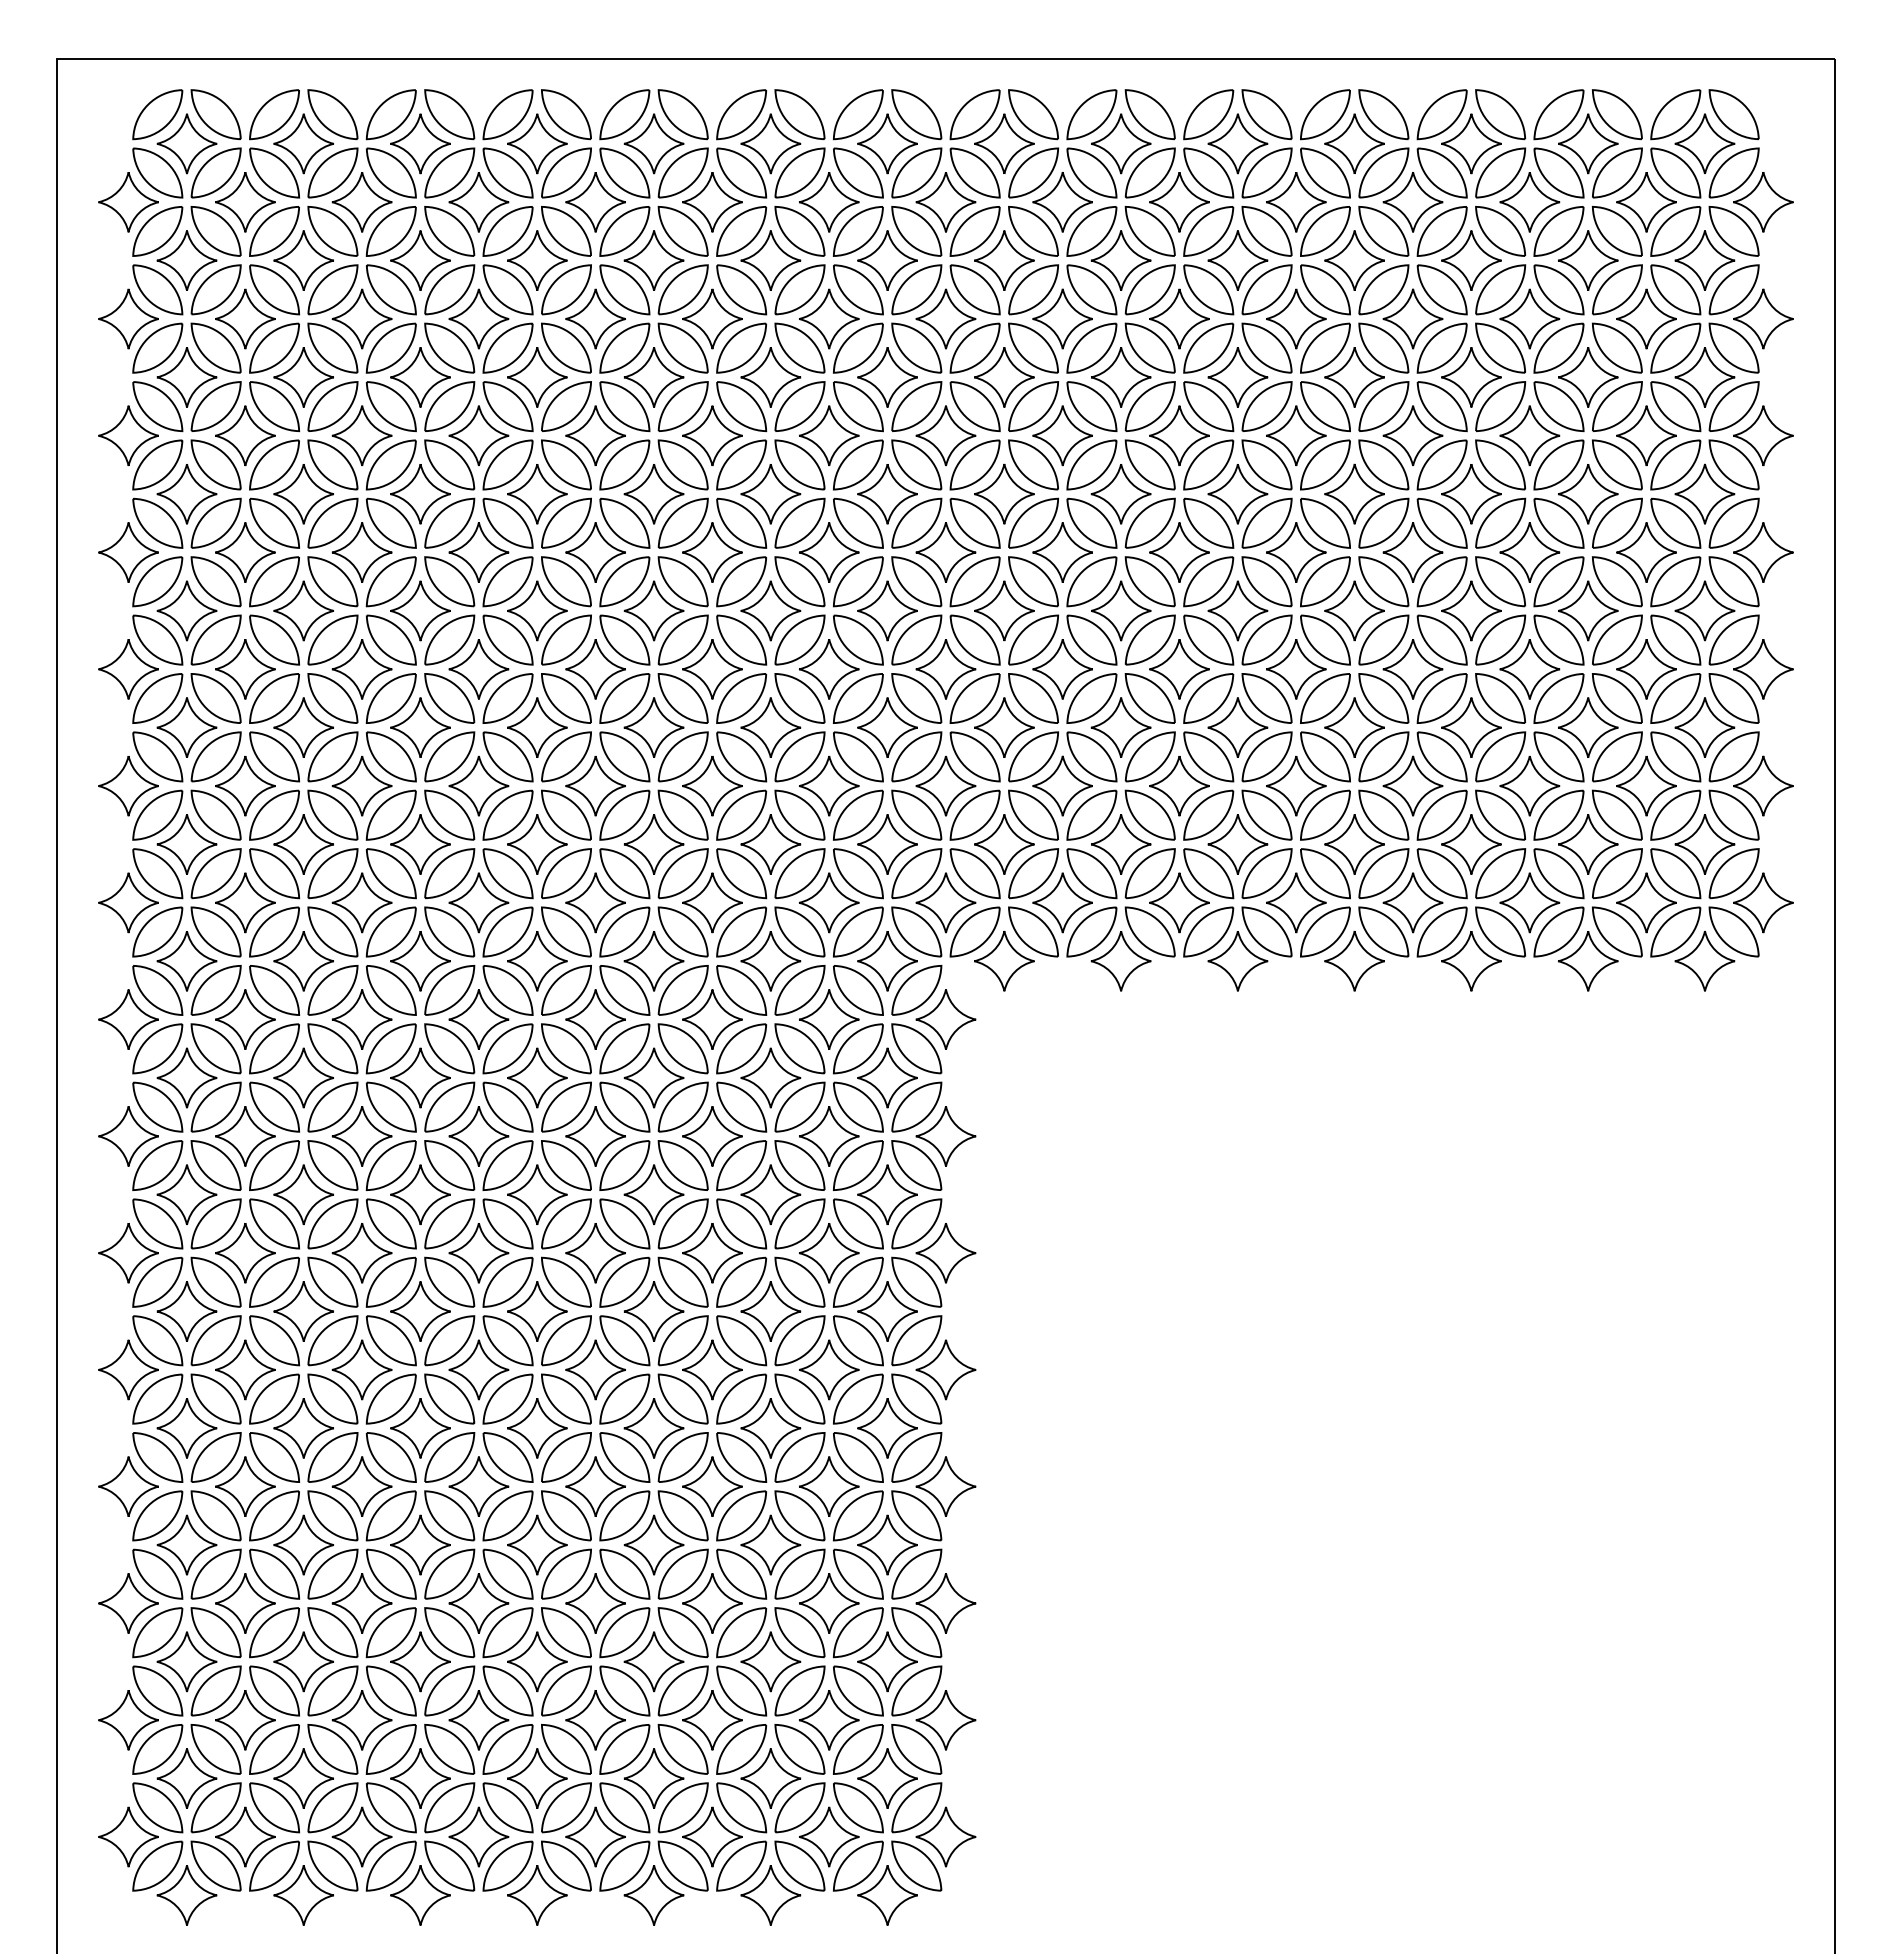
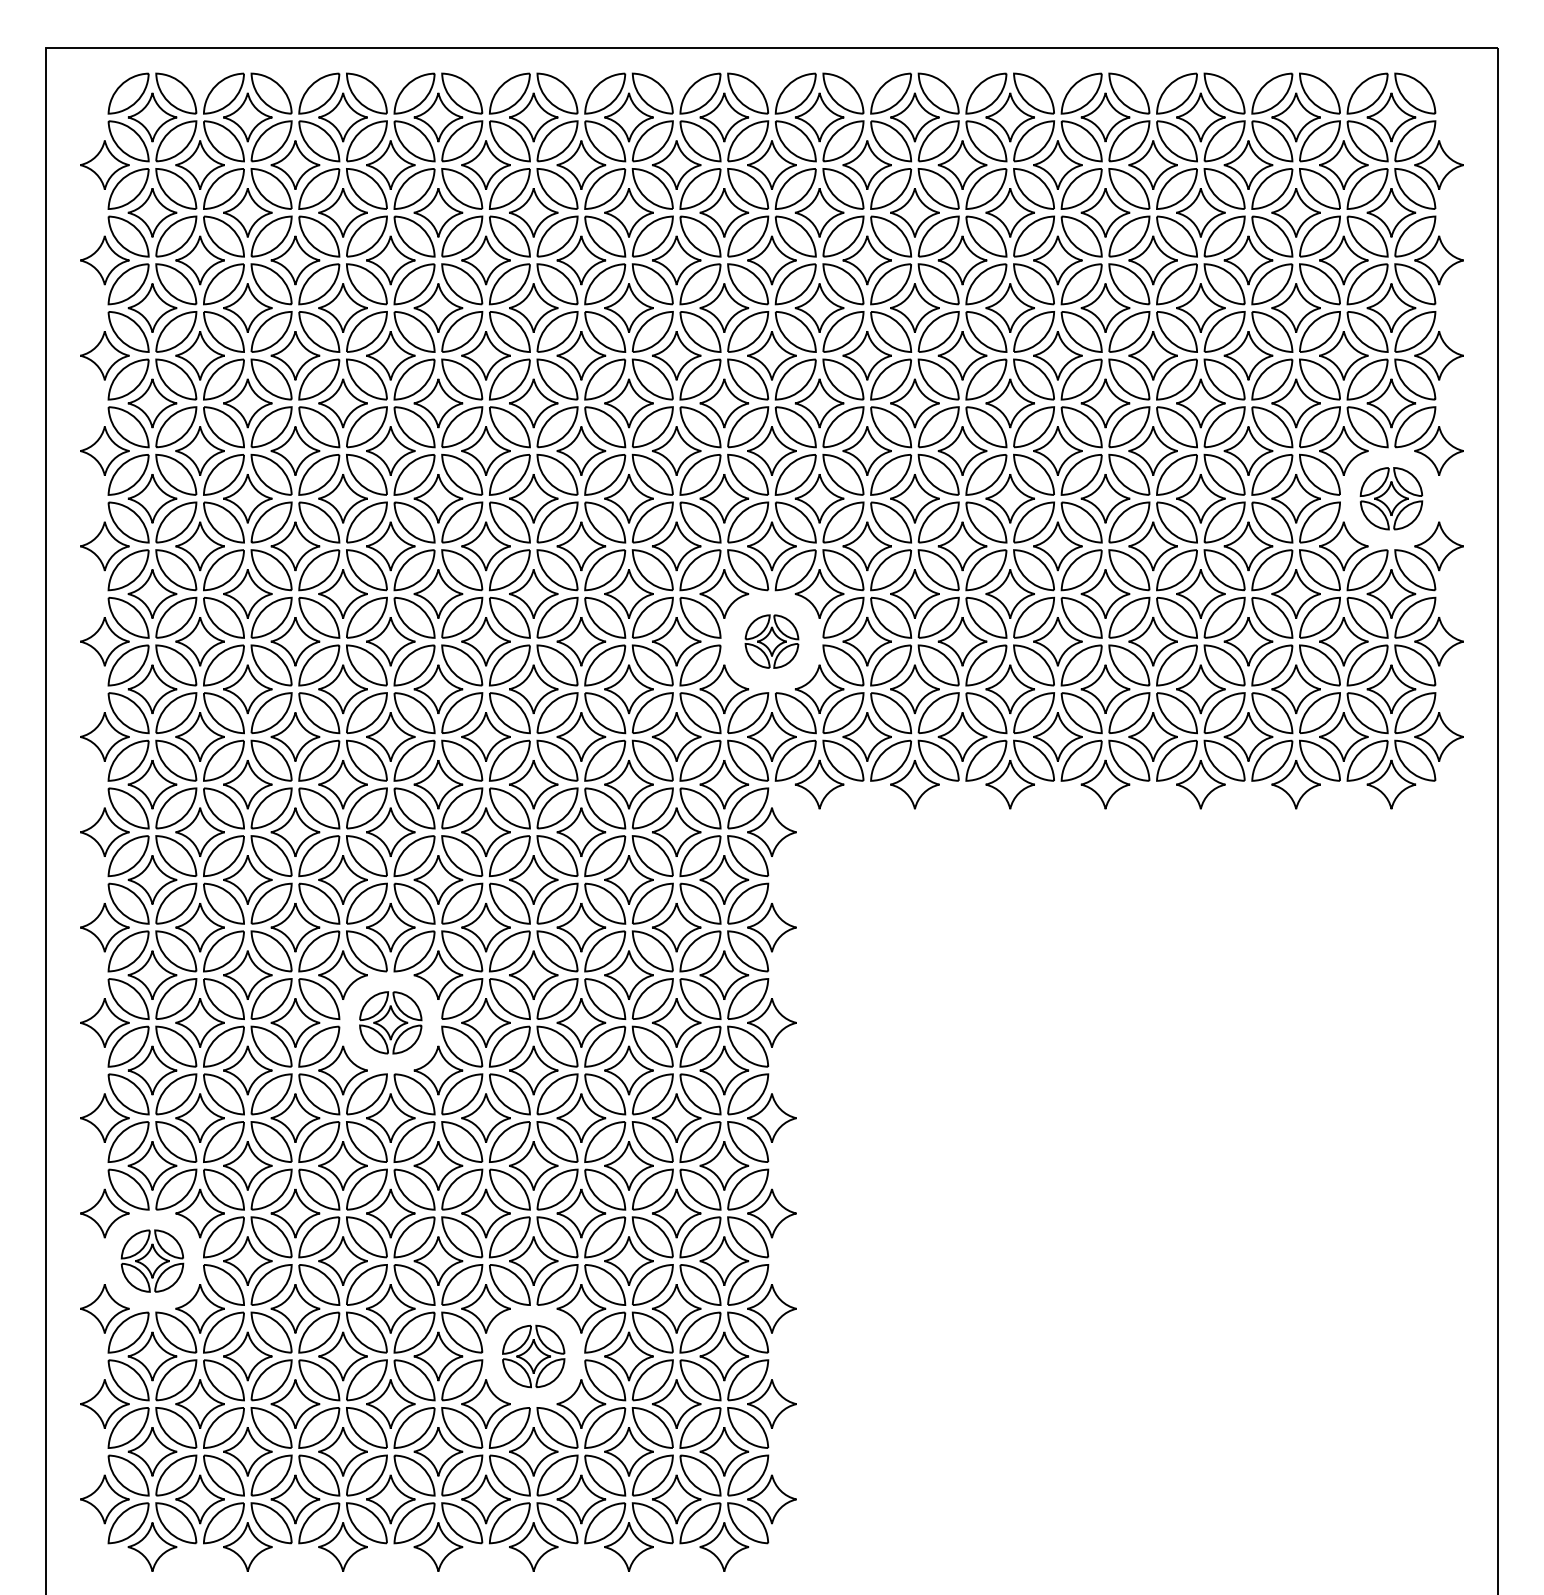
part: (1704, 610) -> (1391, 498), size x0.7
part: (945, 785) -> (771, 641), size x0.6
part: (478, 1252) -> (390, 1022), size x0.7
part: (186, 1544) -> (152, 1260), size x0.7
part: (653, 1661) -> (533, 1356), size x0.7

